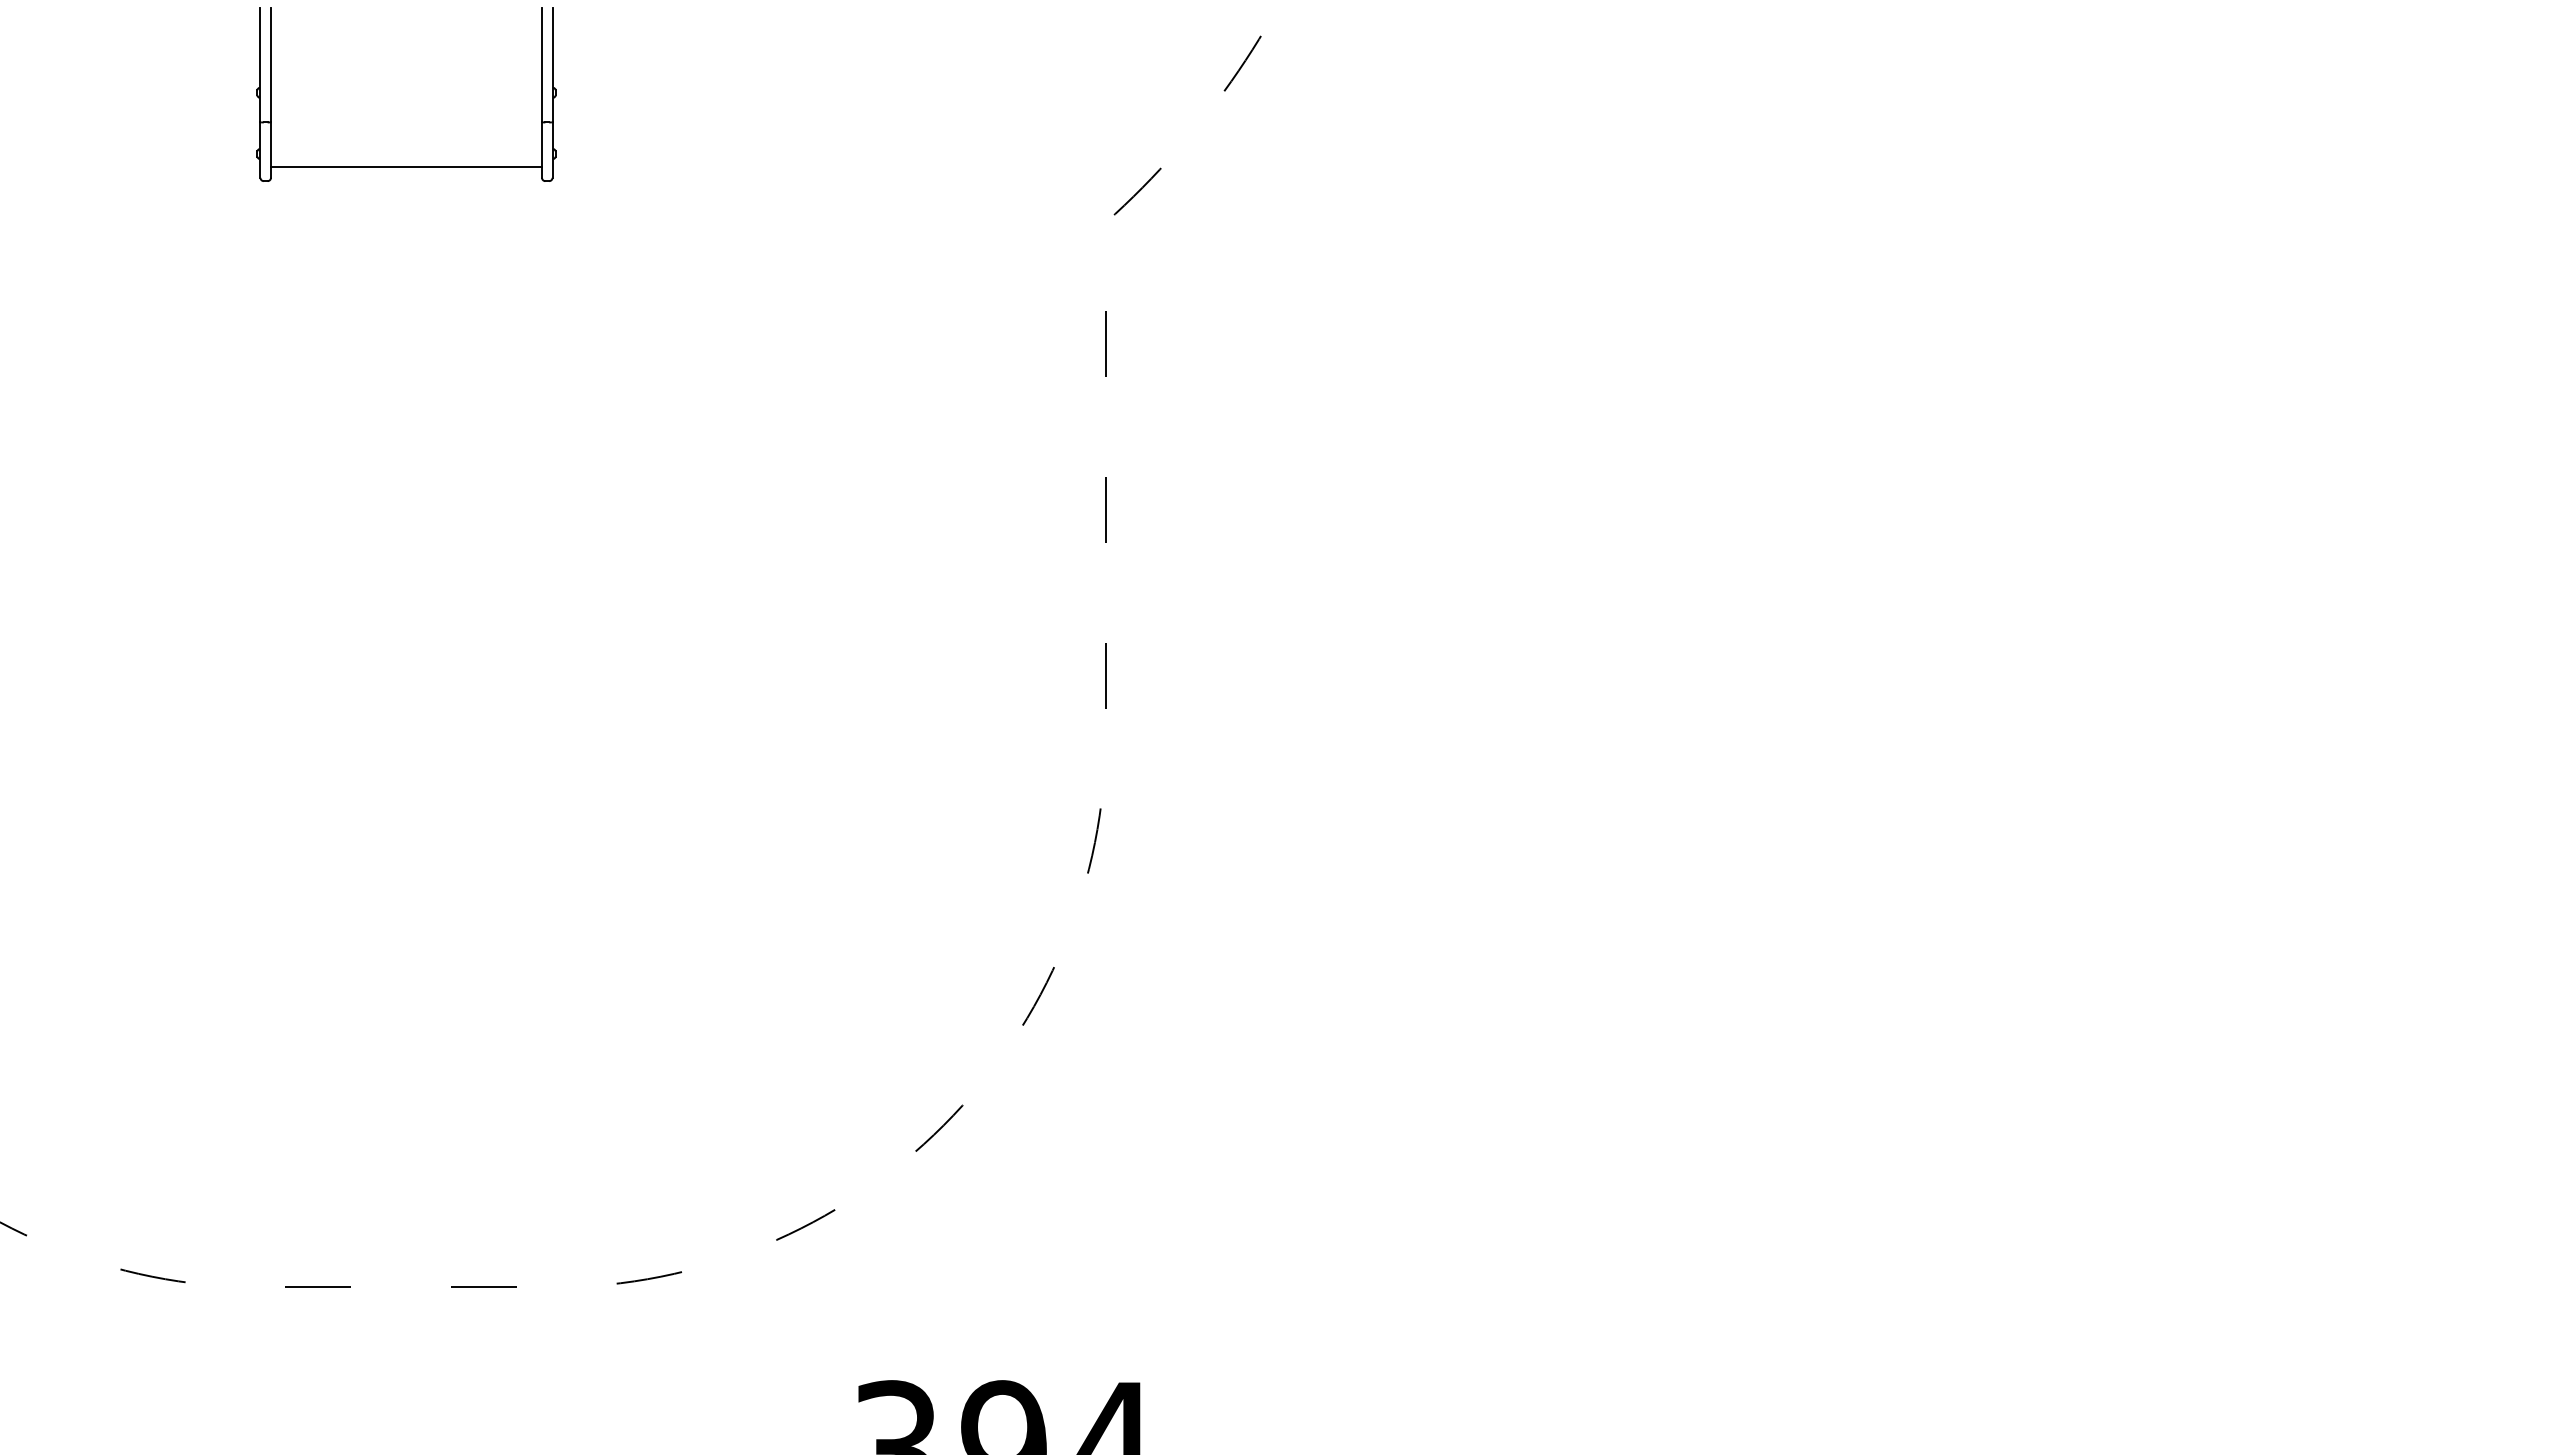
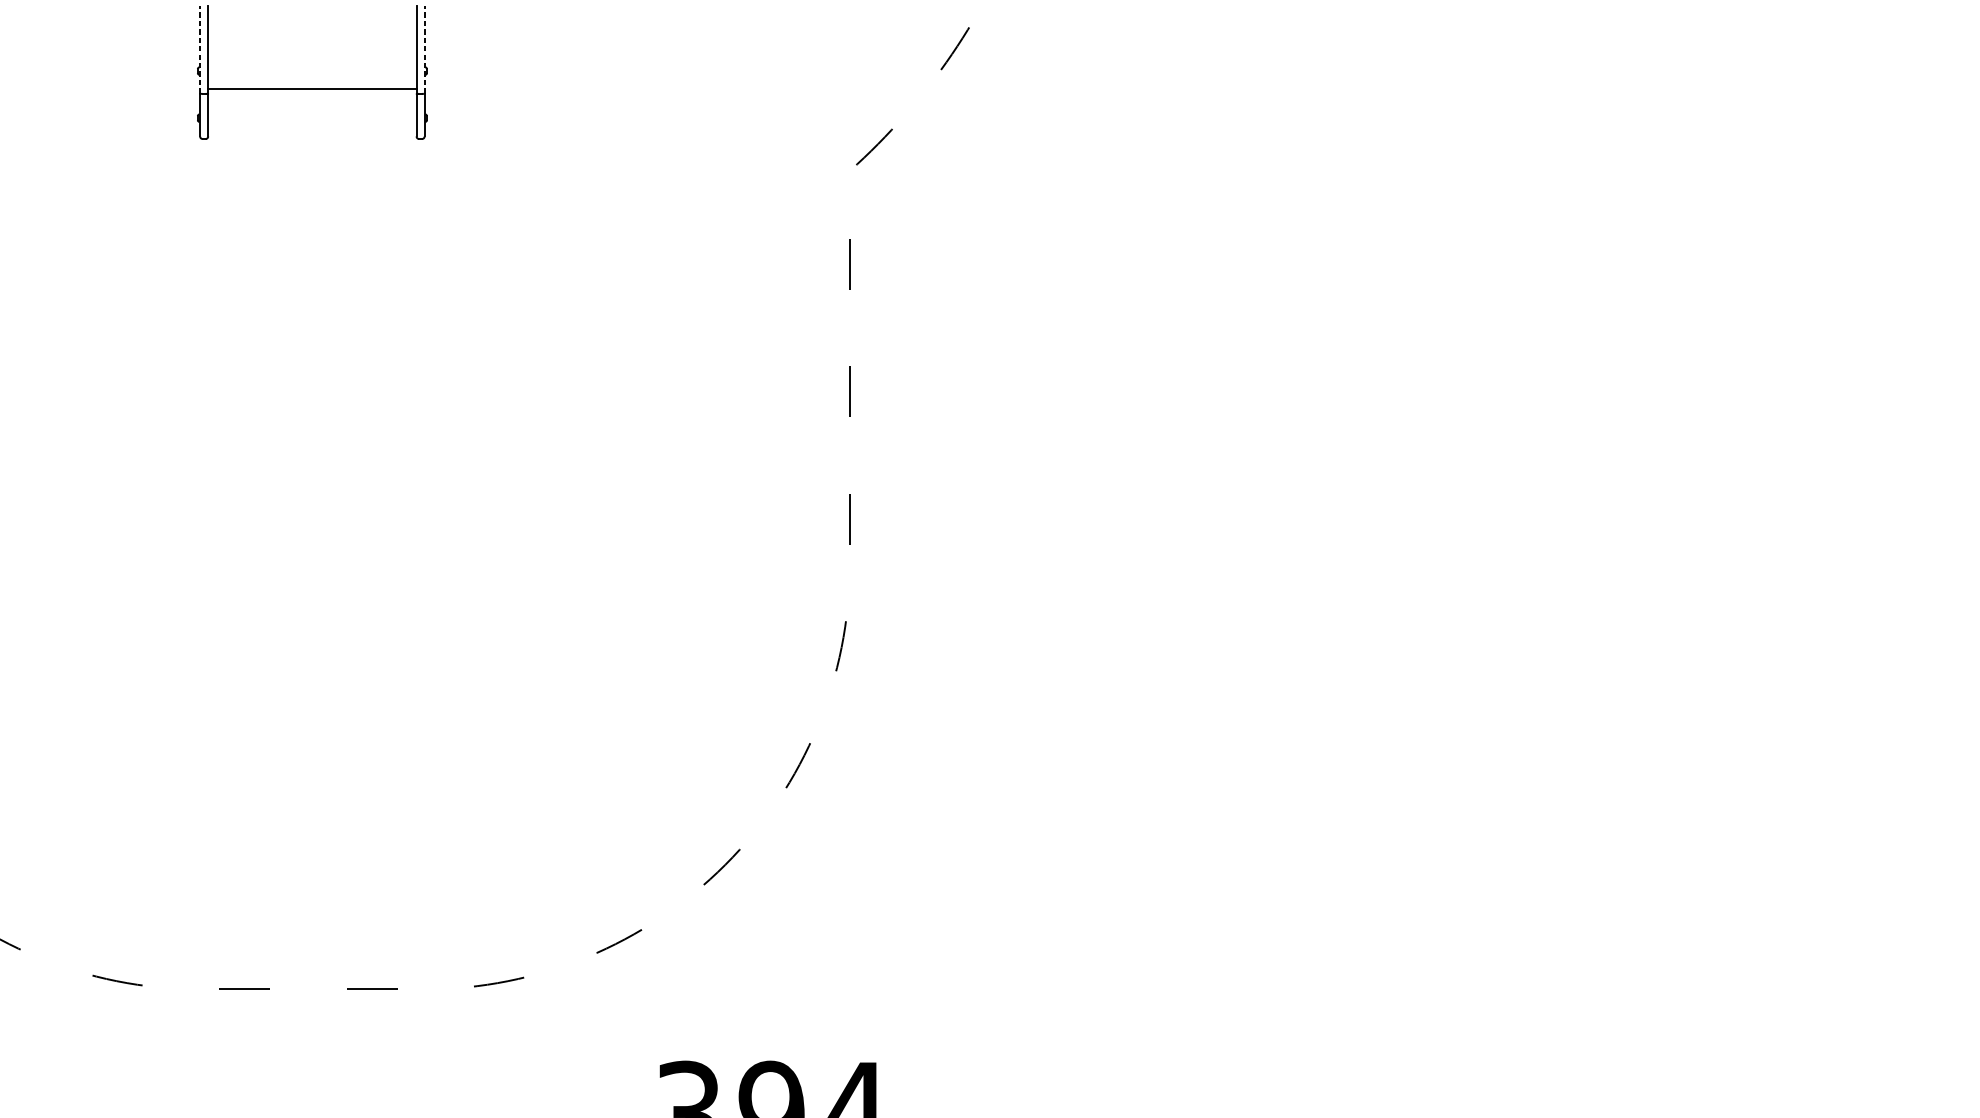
line: (260, 64) -> (200, 49), solid -> dashed
line: (552, 64) -> (424, 49), solid -> dashed
line: (406, 166) -> (312, 88), moved

